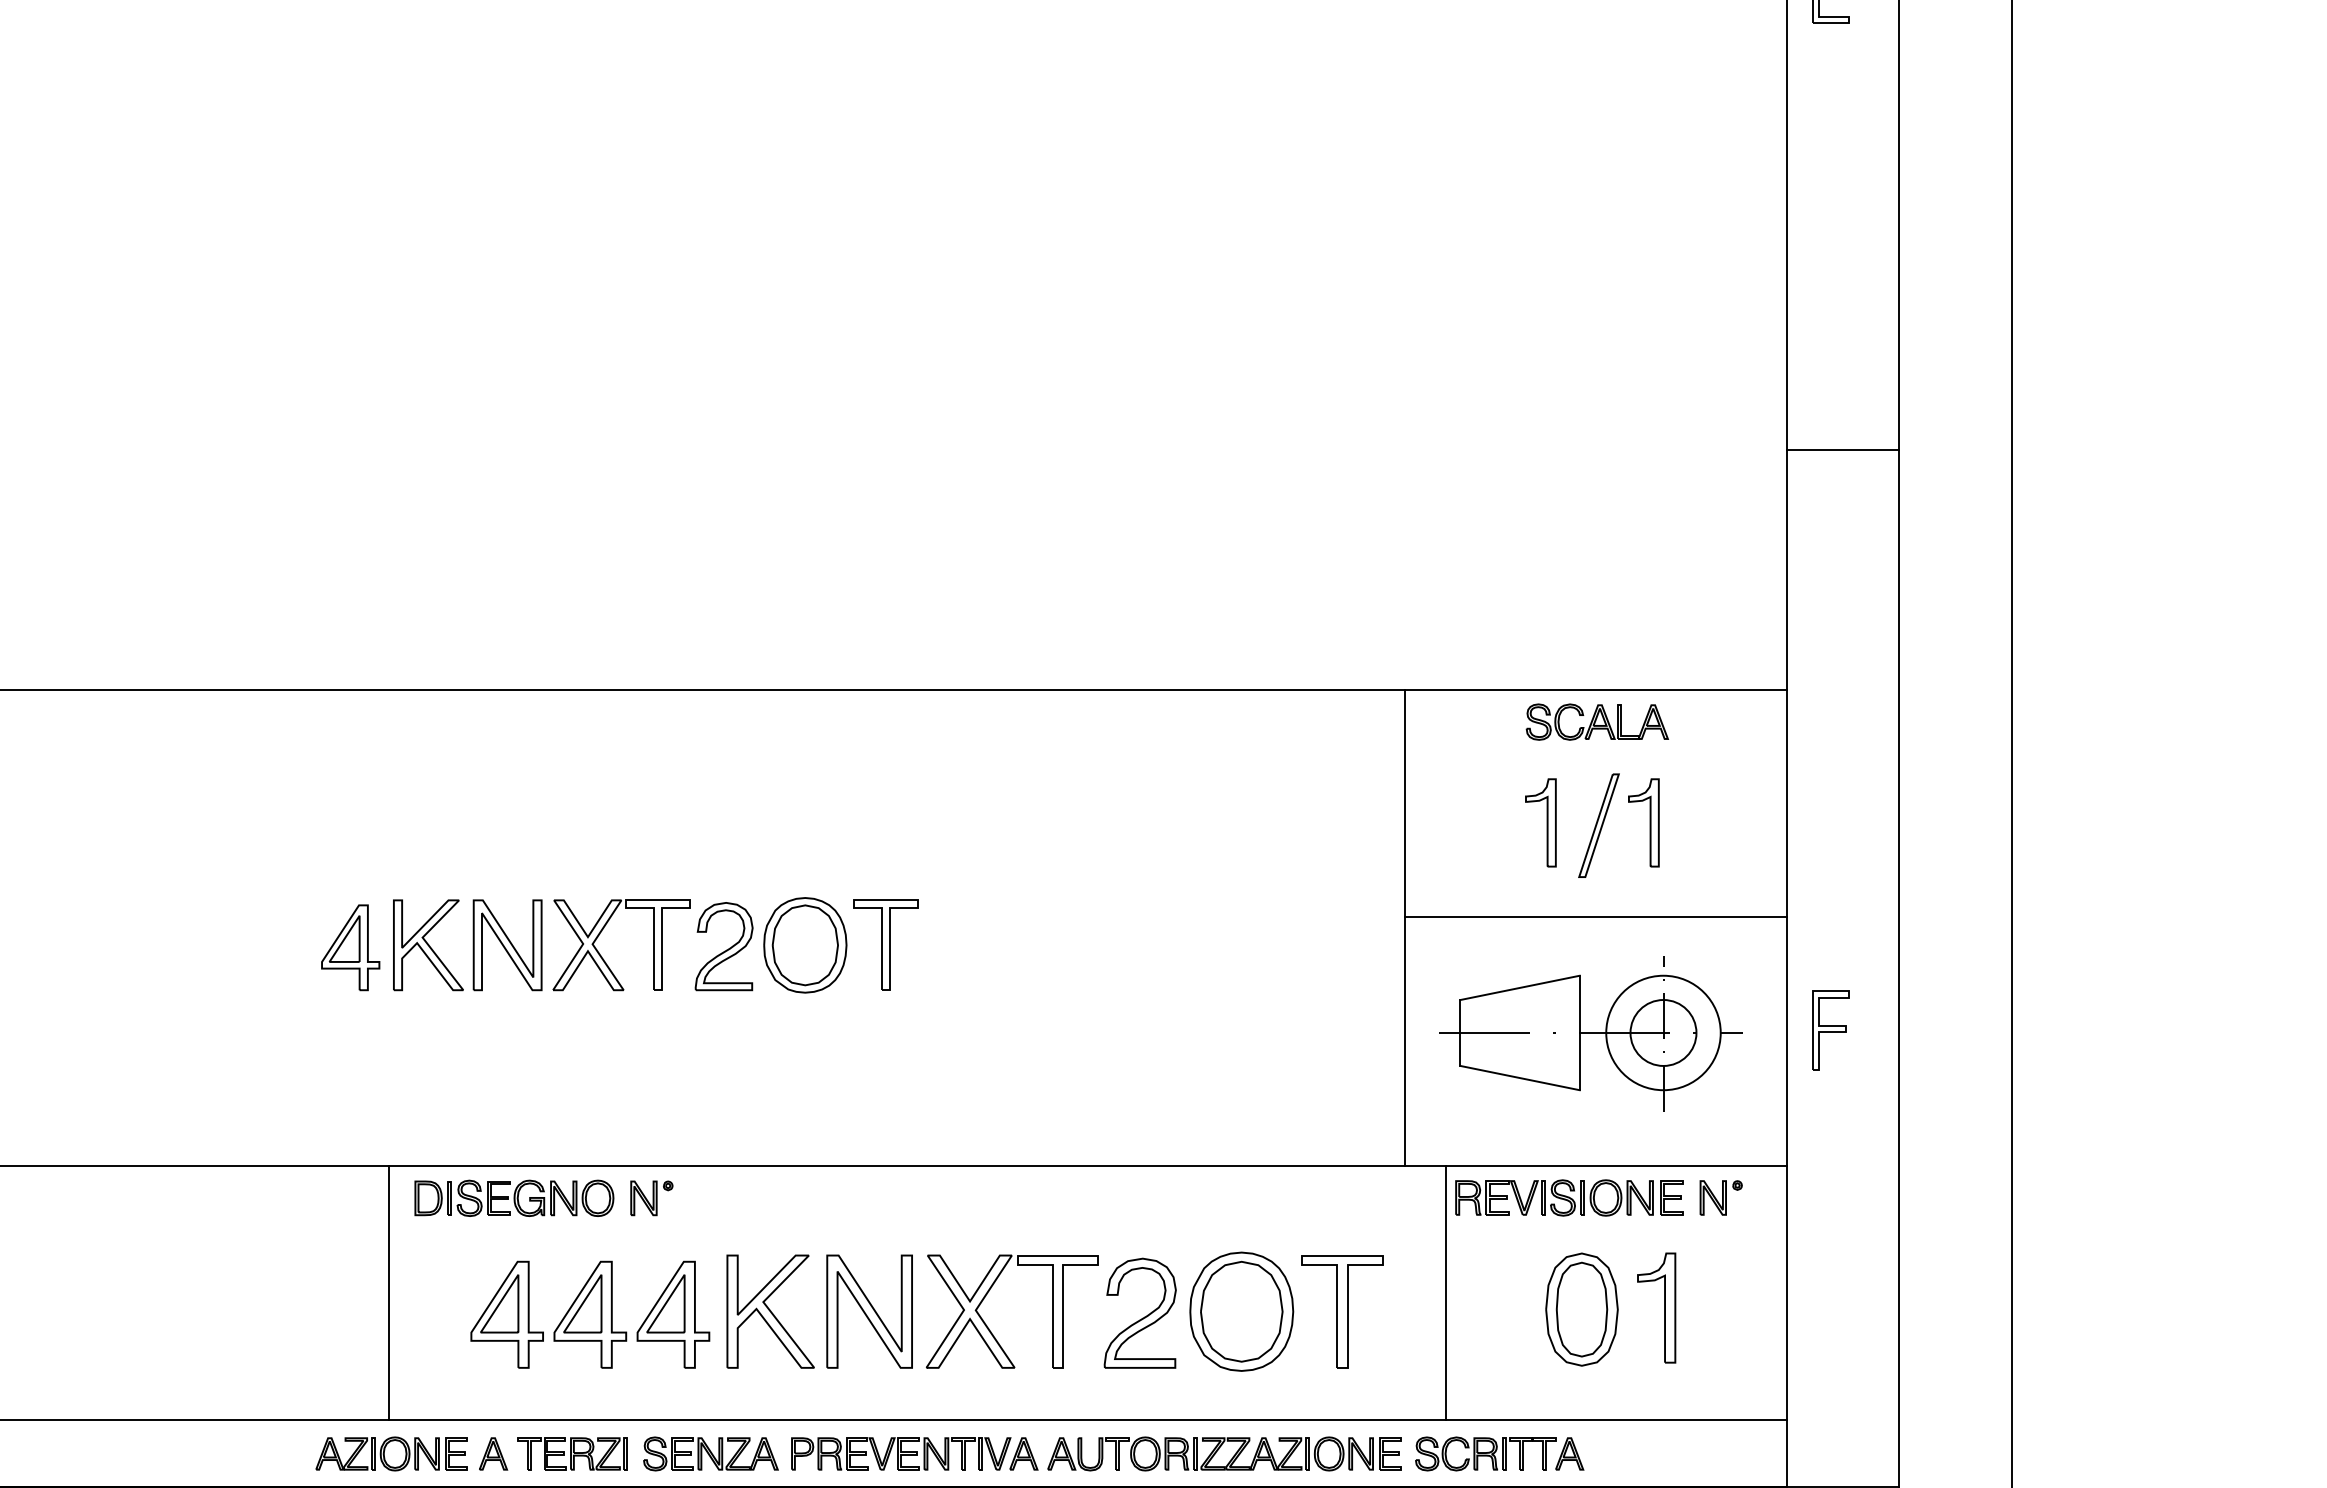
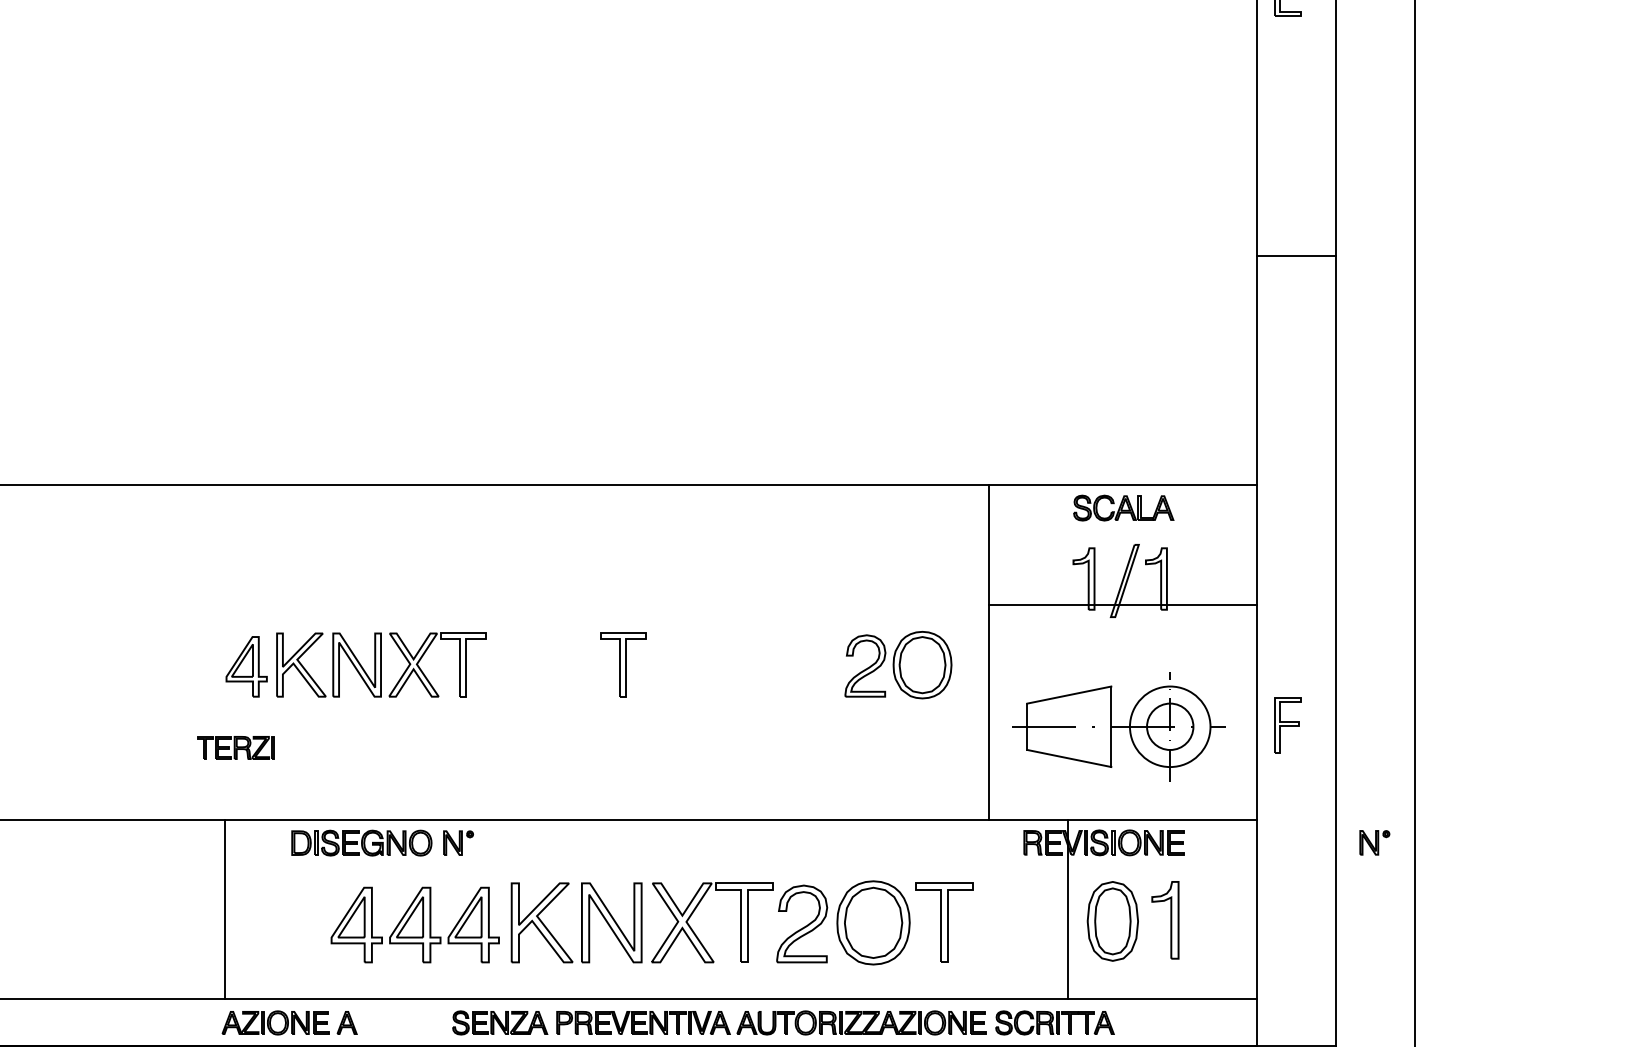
line: (1842, 449) -> (1296, 255), moved
line: (1595, 917) -> (1122, 605), moved
part: (771, 945) -> (898, 665), moved
part: (1720, 1197) -> (1374, 842), moved
line: (388, 1292) -> (224, 909), moved
line: (1444, 1292) -> (1067, 909), moved
part: (572, 1453) -> (235, 747), moved

